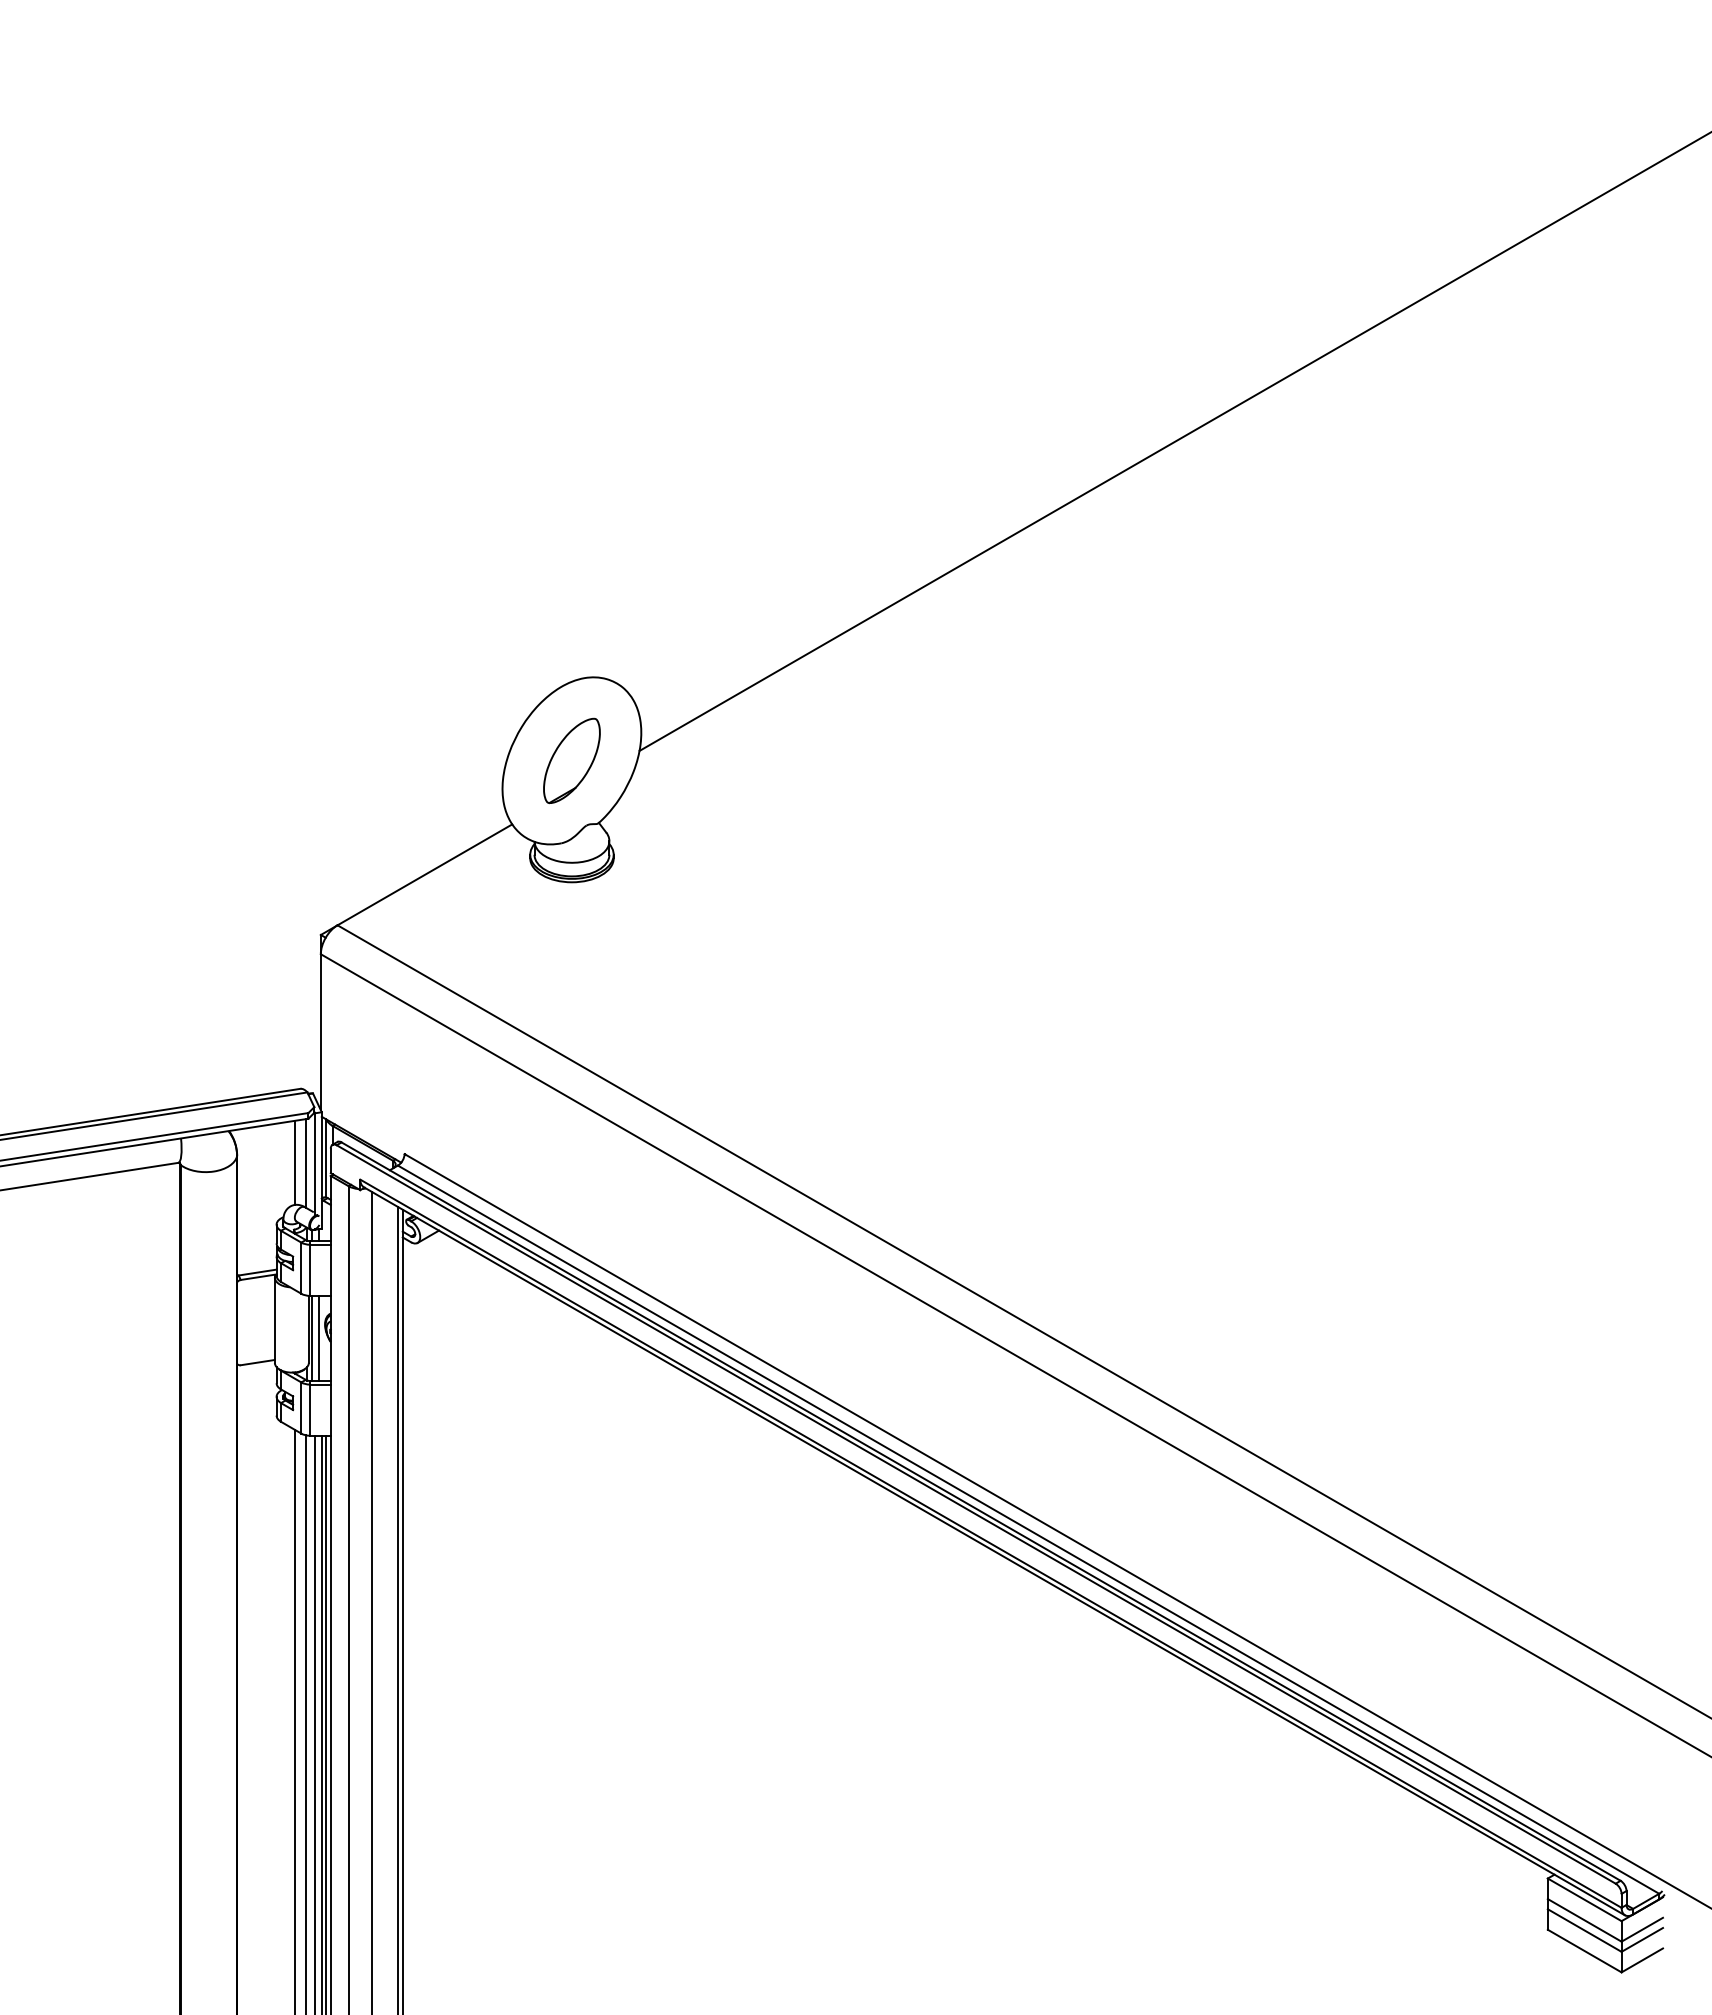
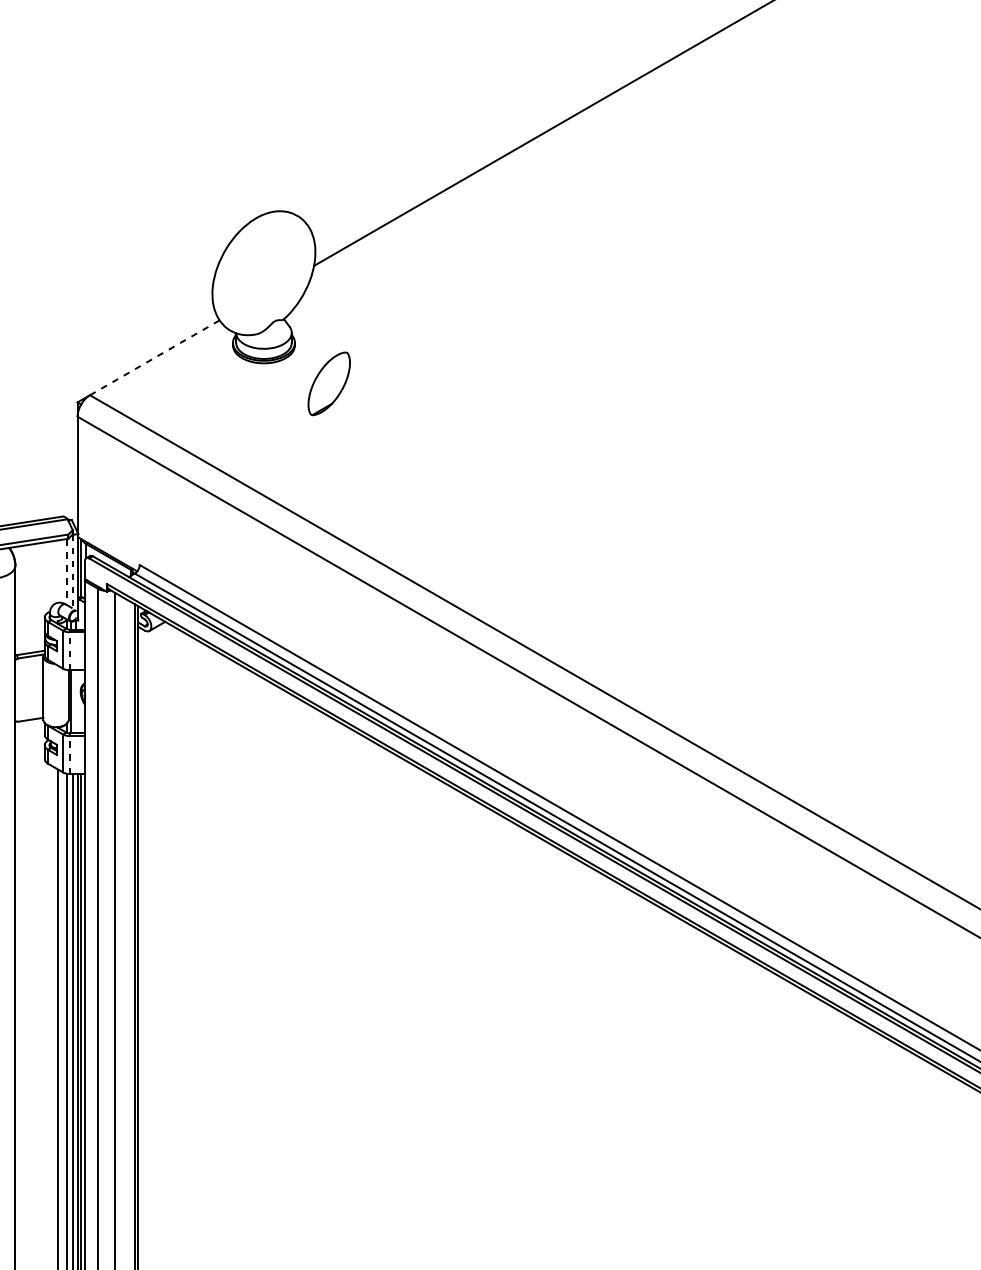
part: (571, 760) -> (328, 383), moved
line: (424, 874) -> (154, 357), solid -> dashed
line: (294, 1162) -> (58, 571), removed
line: (315, 1163) -> (73, 572), solid -> dashed
line: (306, 1164) -> (66, 572), solid -> dashed
line: (310, 1270) -> (69, 651), solid -> dashed
line: (318, 1337) -> (75, 701), removed
line: (310, 1410) -> (69, 755), solid -> dashed

